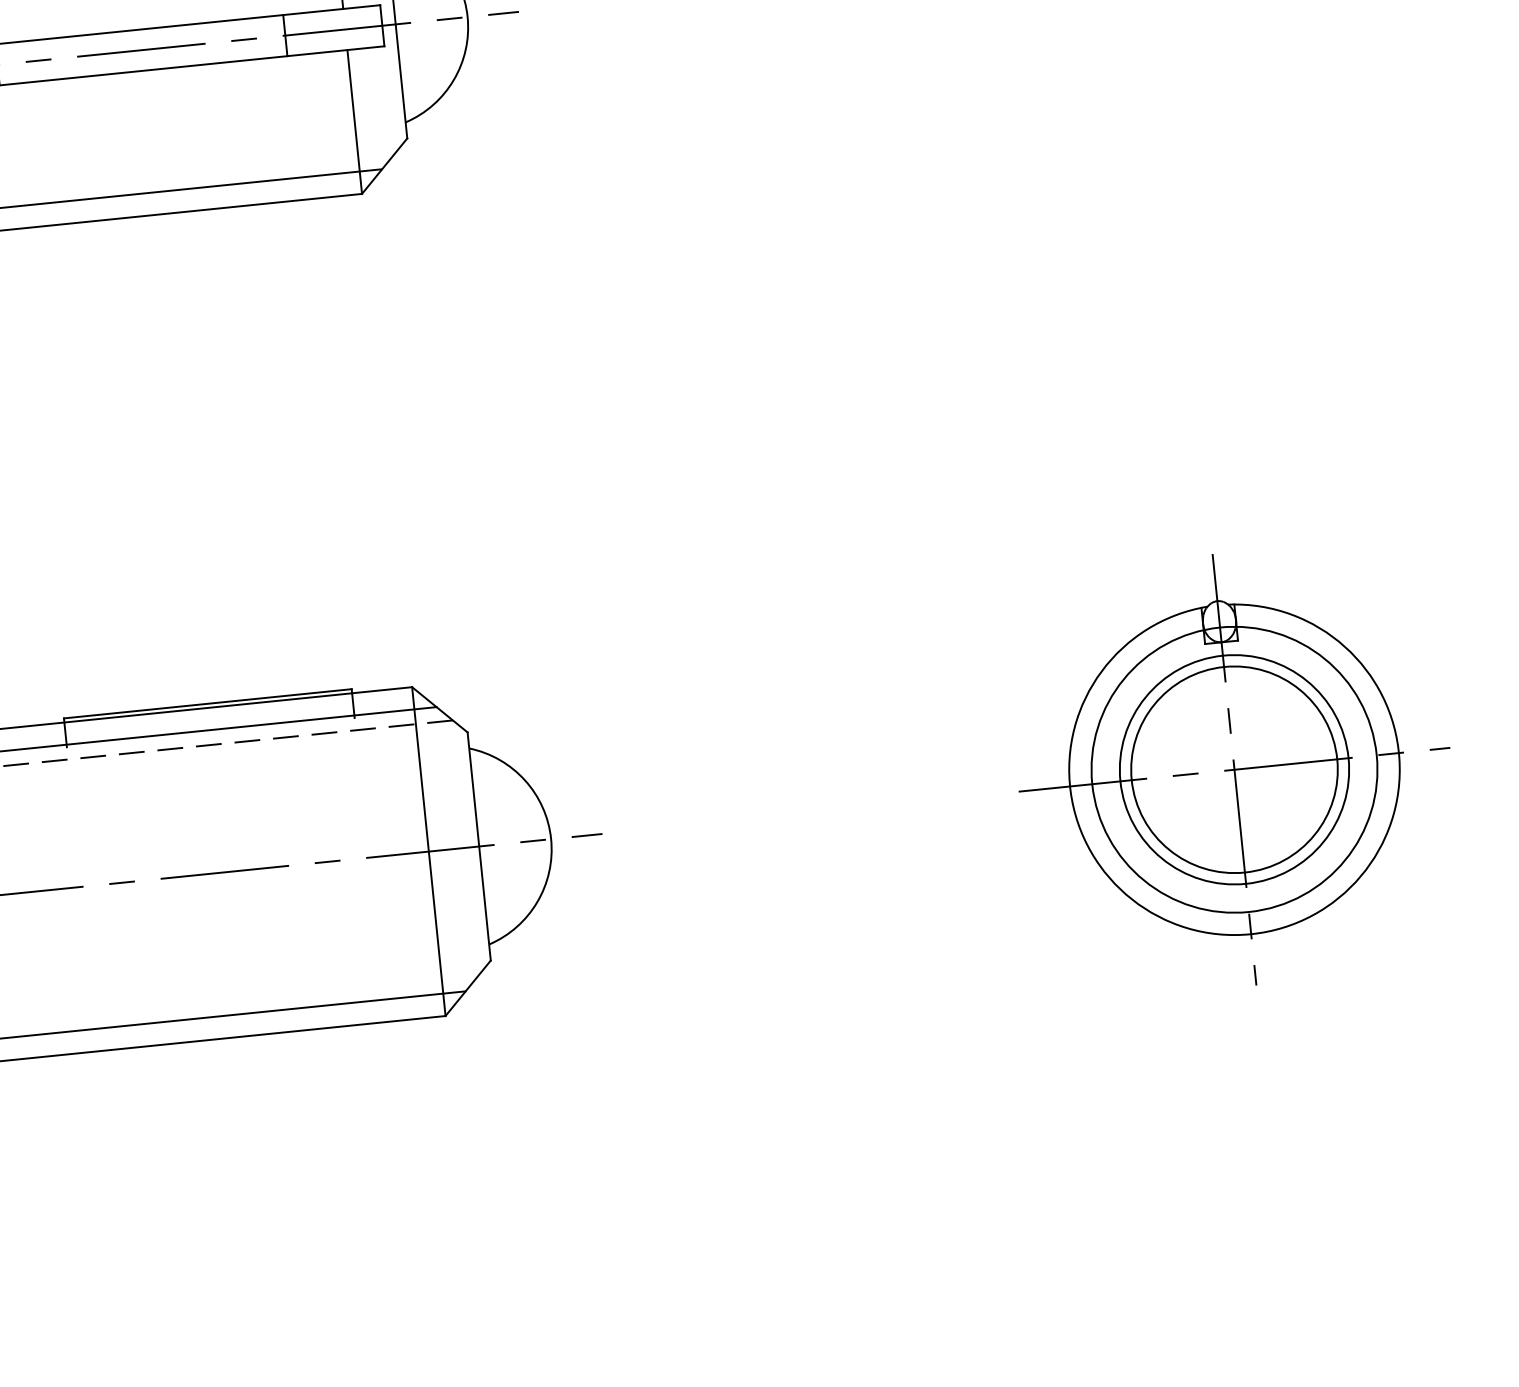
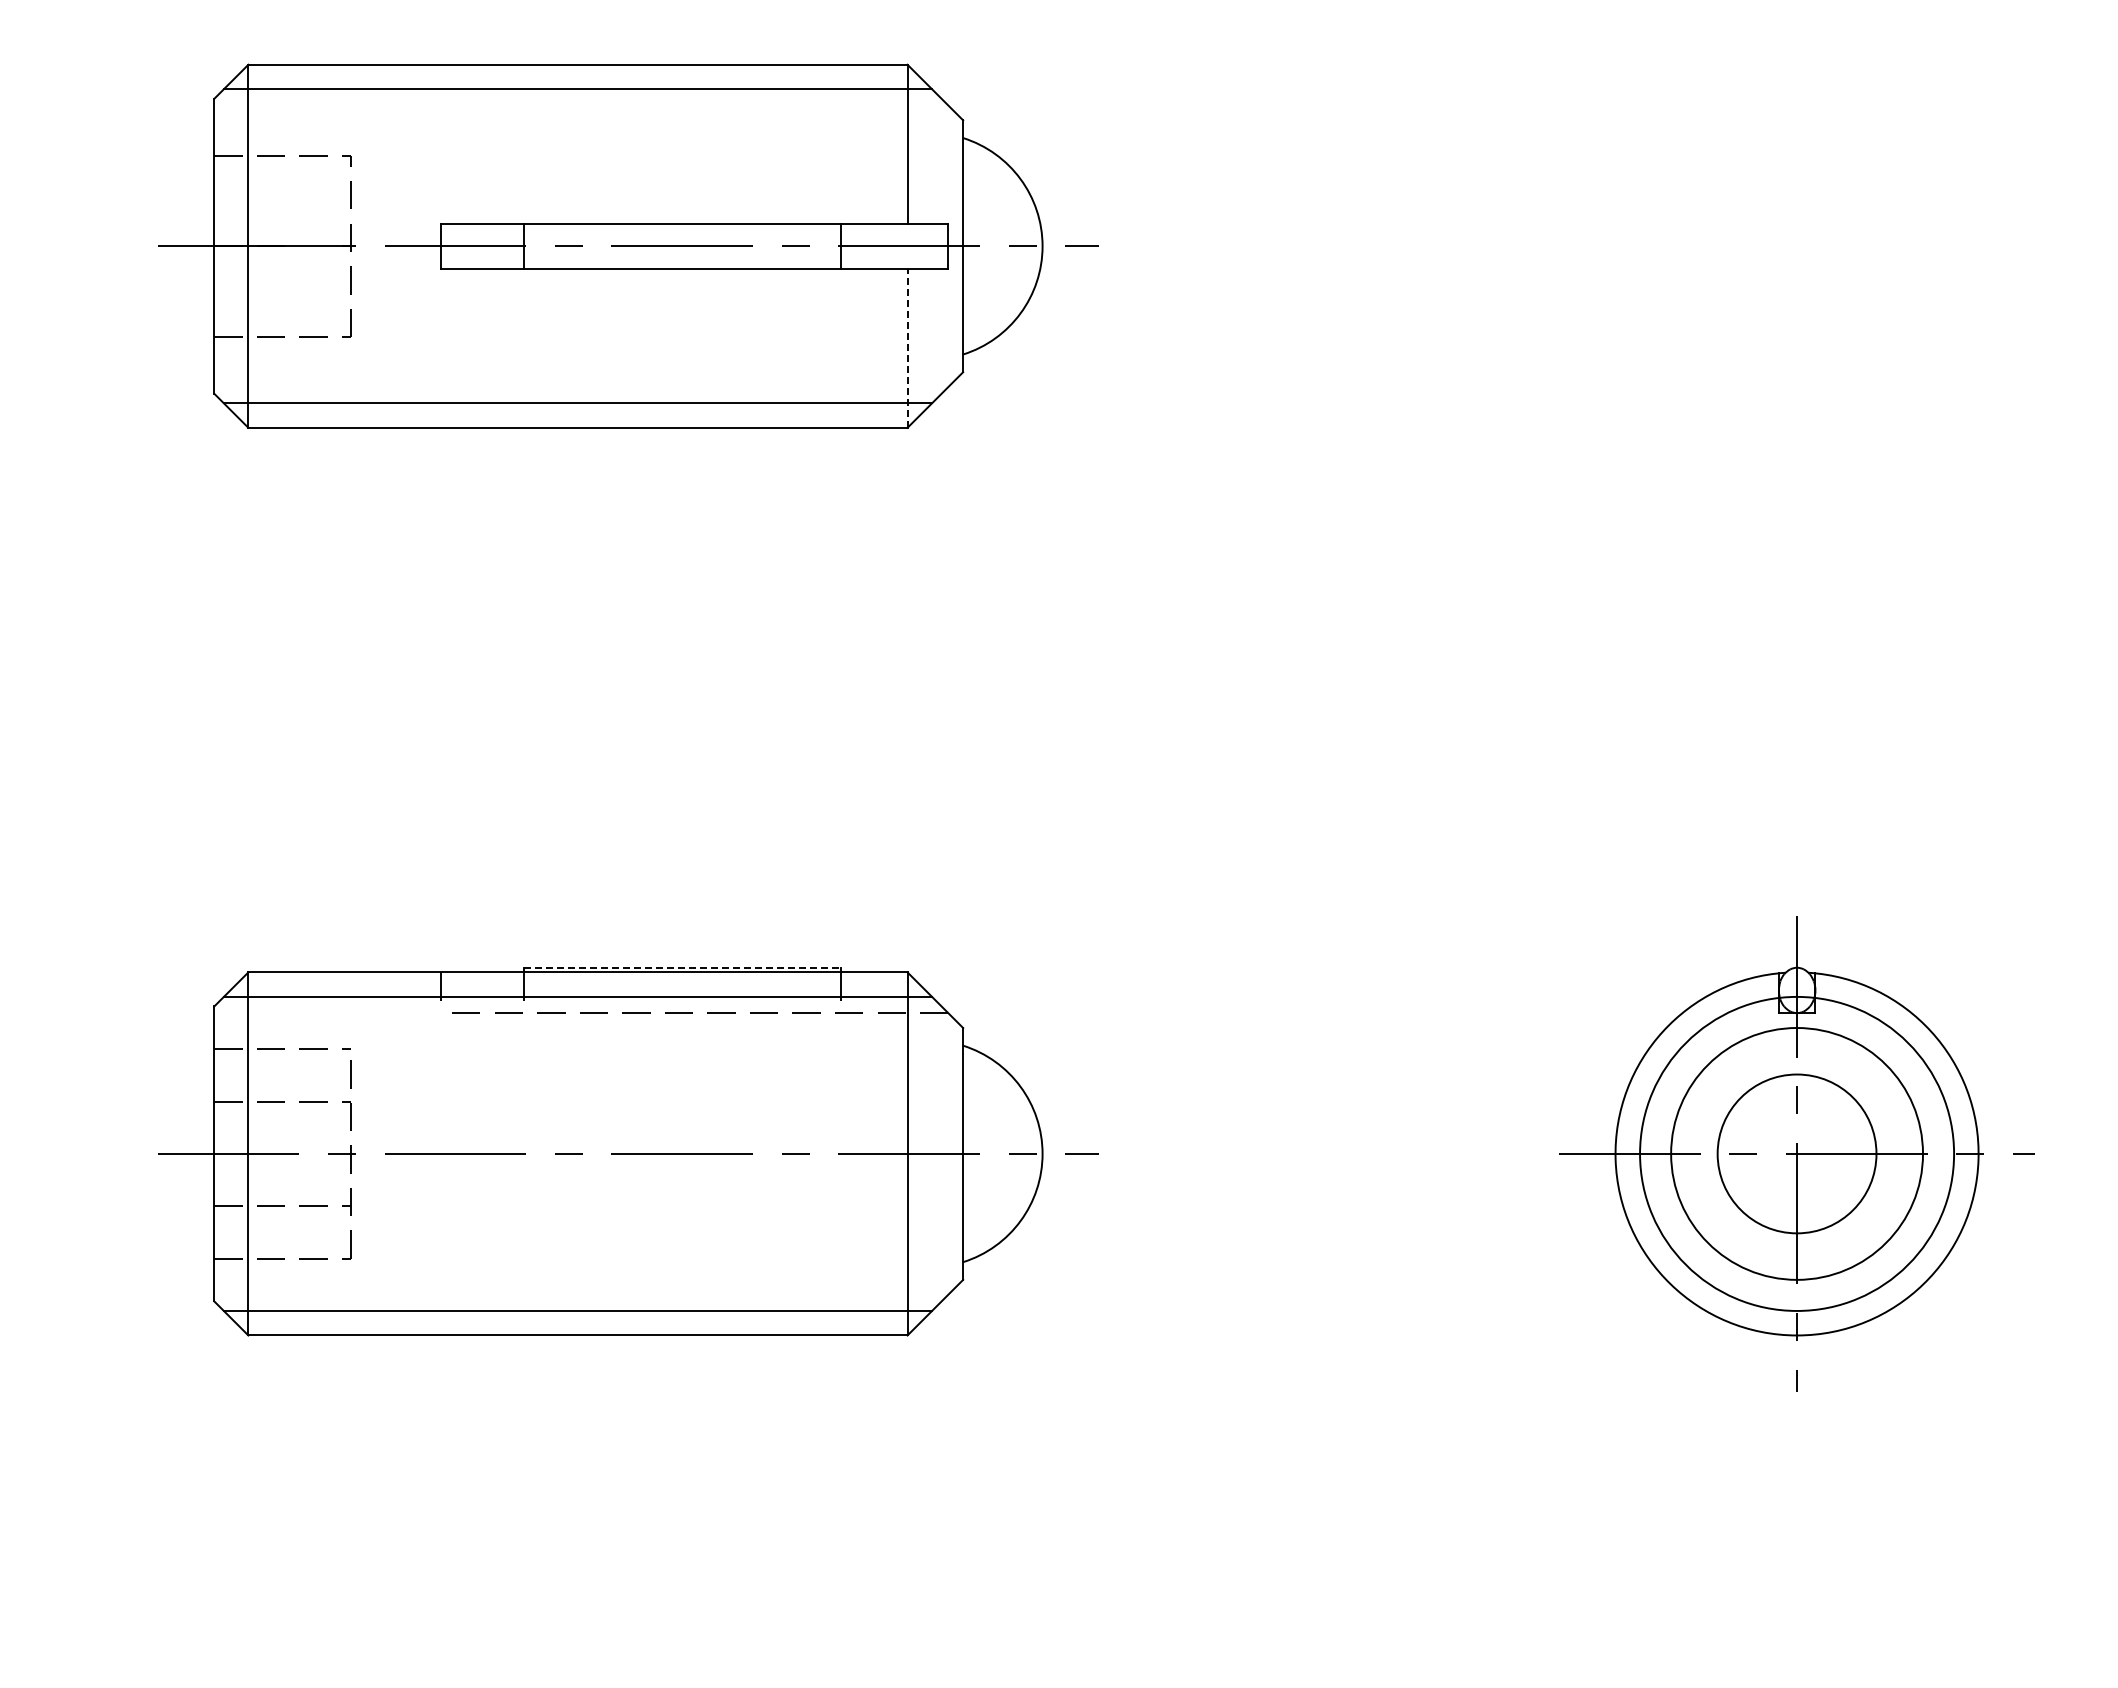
line: (354, 121) -> (907, 347), solid -> dashed
line: (207, 703) -> (682, 967), solid -> dashed
circle: (1233, 769) -> (1796, 1153), size x0.7

